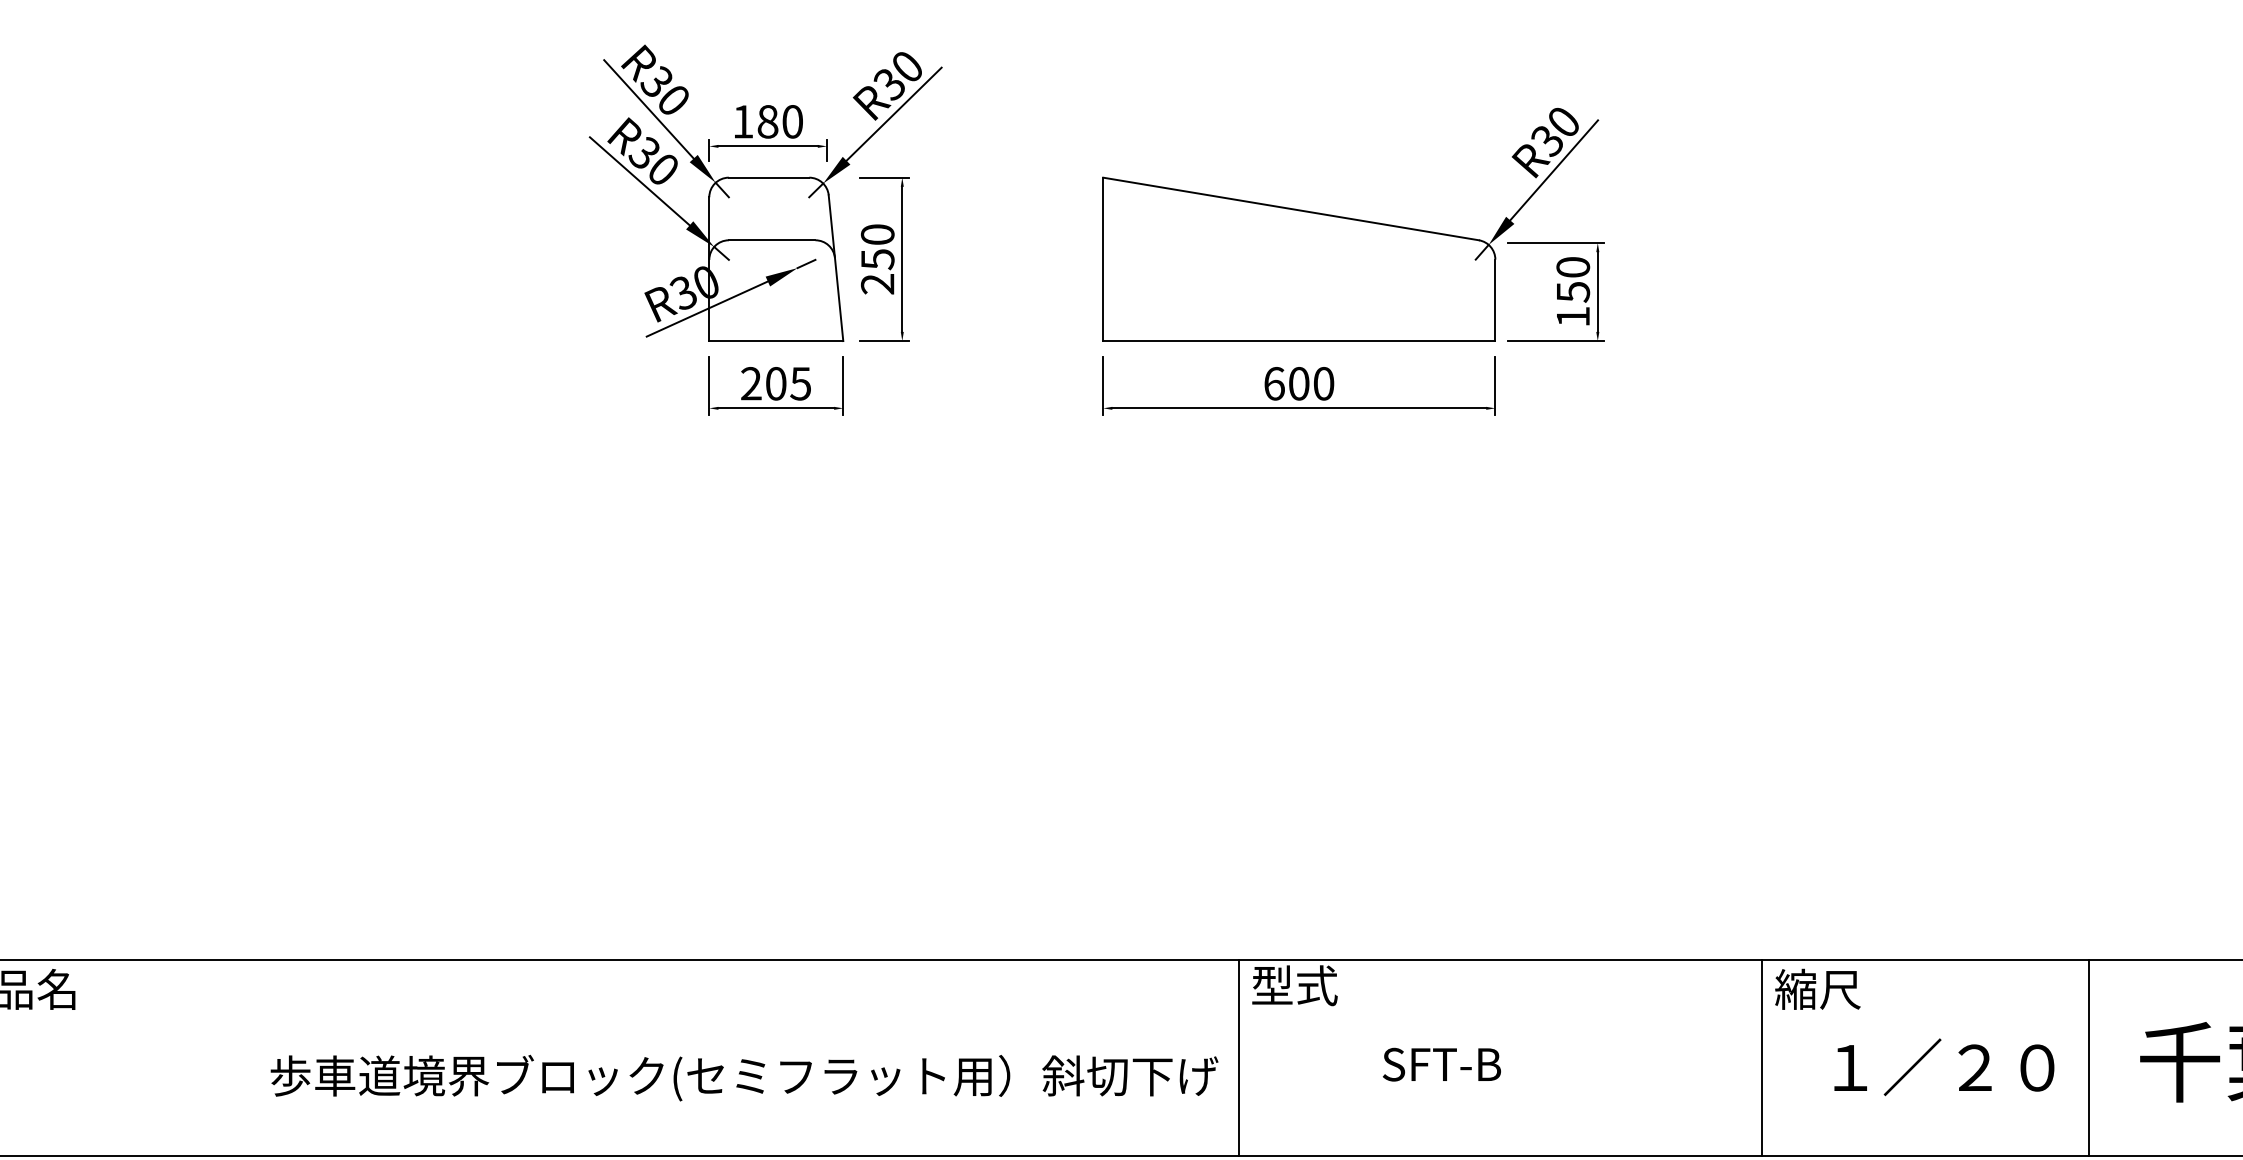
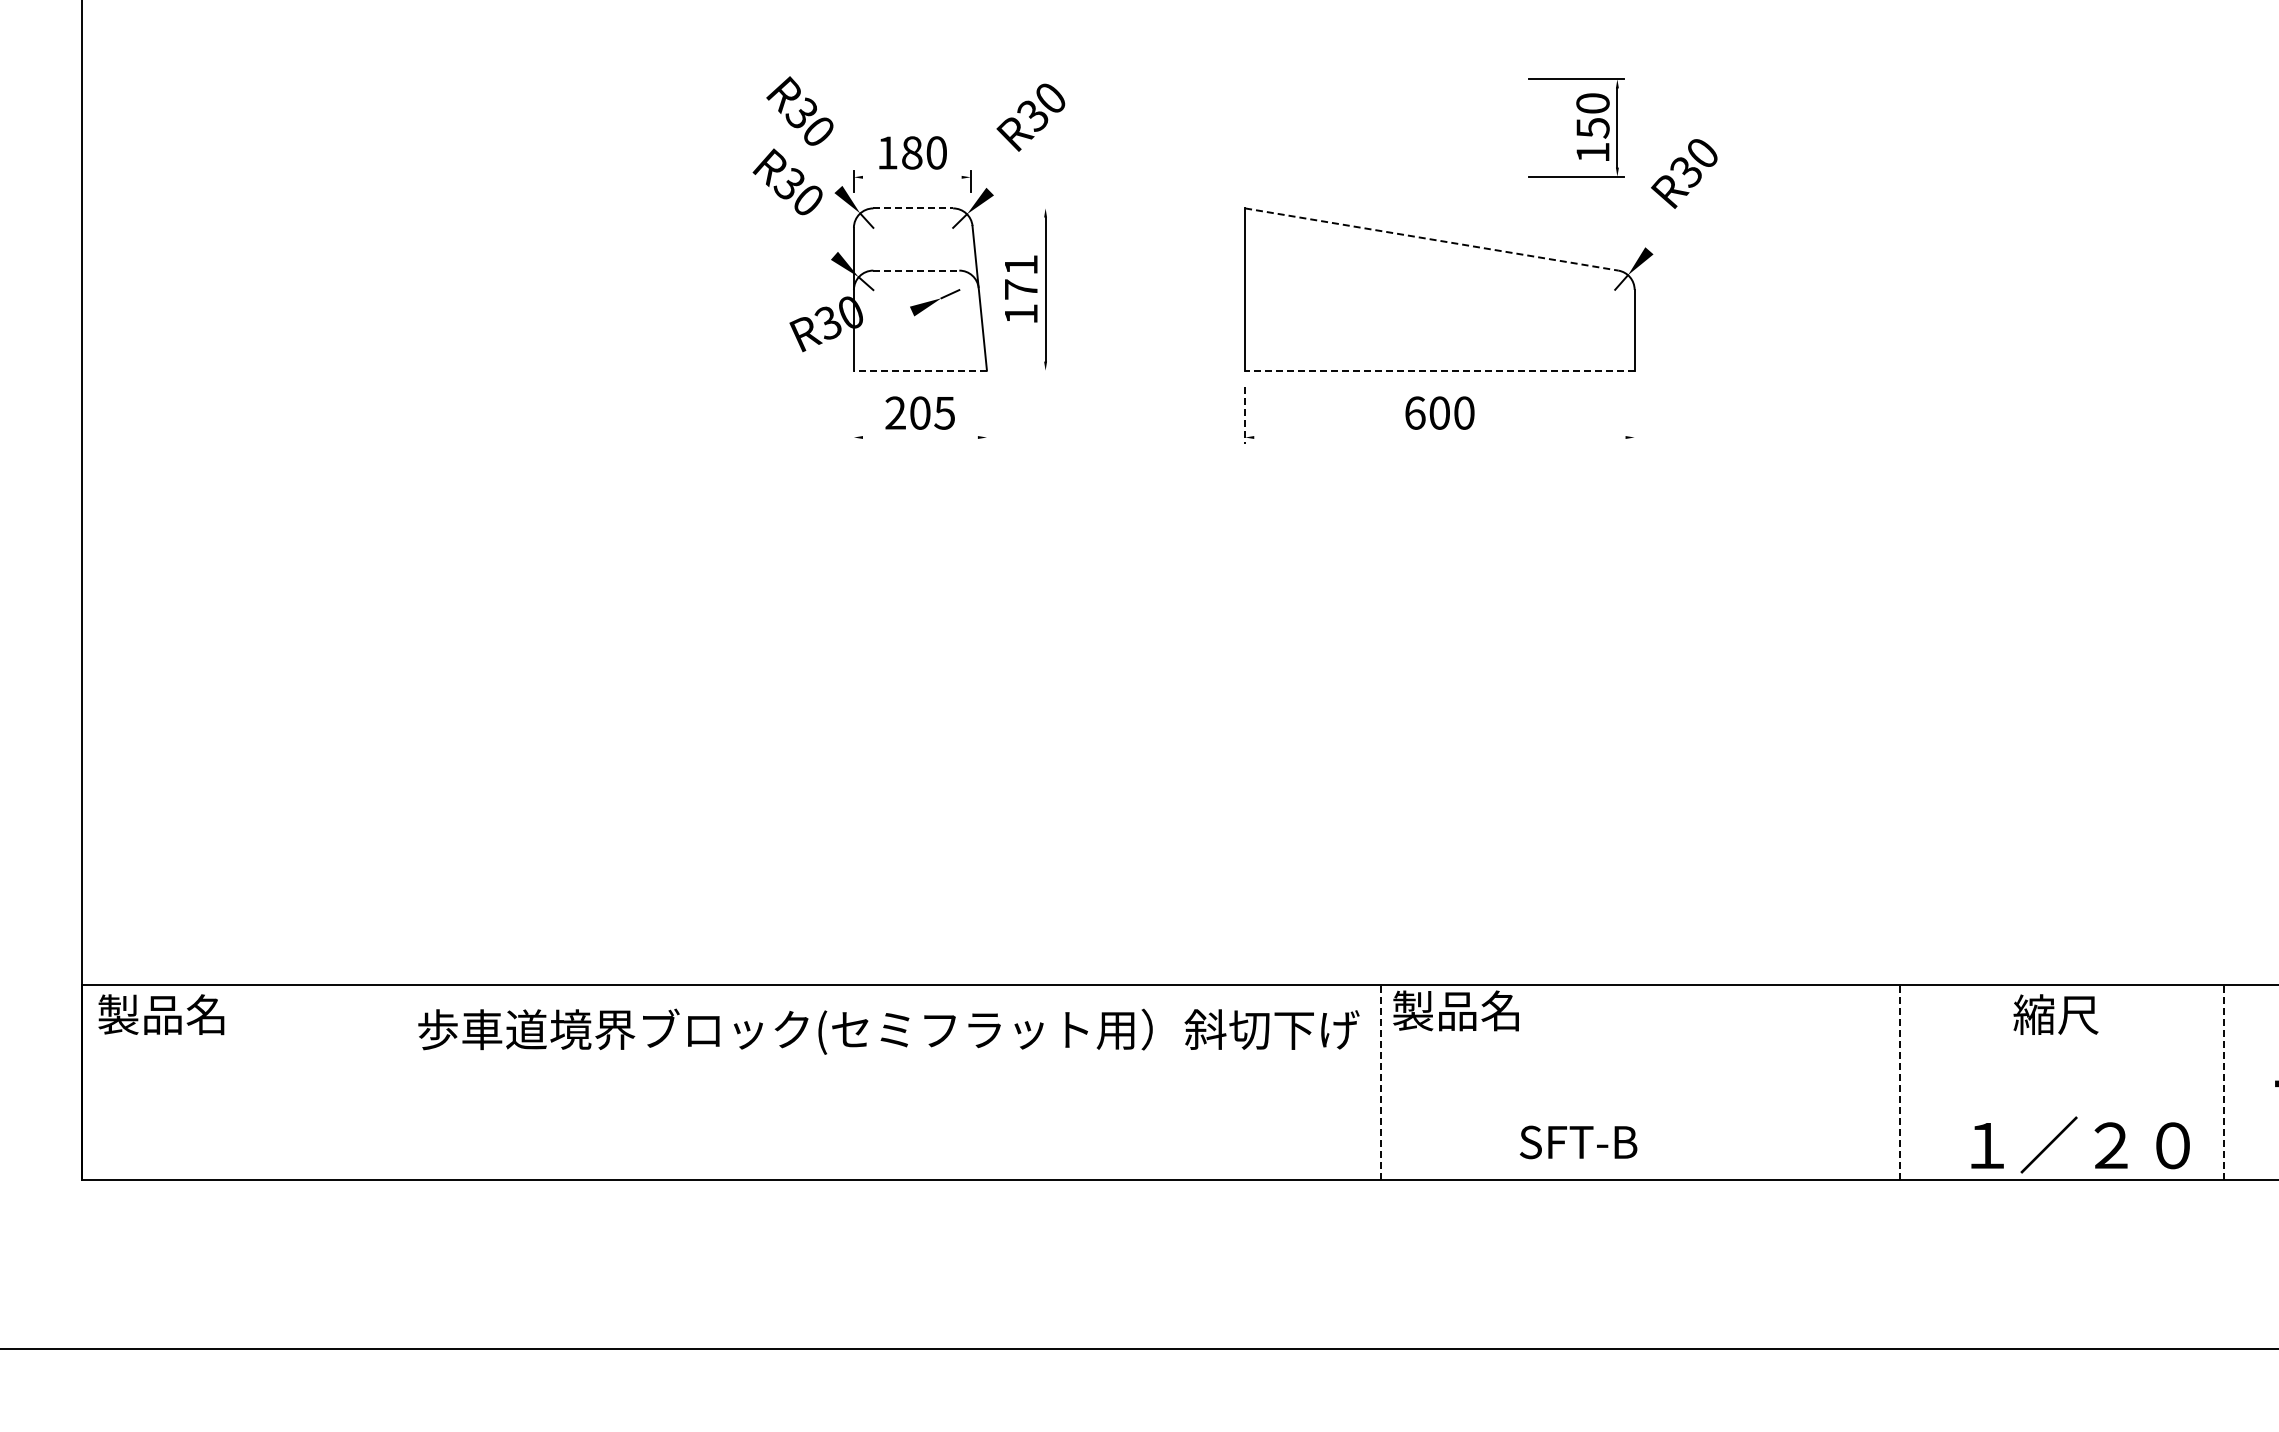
line: (648, 109) -> (793, 140), removed
line: (894, 114) -> (1037, 145), removed
line: (767, 146) -> (911, 177), removed
line: (1553, 169) -> (1692, 200), removed
line: (769, 177) -> (913, 208), solid -> dashed
line: (884, 177) -> (1027, 208), removed
line: (639, 180) -> (784, 211), removed
line: (1291, 208) -> (1432, 239), solid -> dashed
line: (772, 240) -> (916, 270), solid -> dashed
text: (877, 259) -> (1020, 289), 250 -> 171
part: (1556, 291) -> (1576, 127), moved
line: (706, 308) -> (851, 338), removed
line: (776, 340) -> (920, 370), solid -> dashed
line: (884, 340) -> (1027, 370), removed
line: (1298, 340) -> (1439, 370), solid -> dashed
line: (708, 386) -> (853, 415), removed
line: (842, 386) -> (986, 415), removed
line: (1103, 386) -> (1245, 415), solid -> dashed
line: (1495, 386) -> (1634, 415), removed
line: (775, 408) -> (919, 437), removed
line: (1298, 408) -> (1439, 437), removed
text: (1314, 985) -> (1455, 1010), 型式 -> 製品名
text: (1817, 989) -> (2055, 1014), moved
line: (1239, 1057) -> (1380, 1082), solid -> dashed
line: (1762, 1057) -> (1899, 1082), solid -> dashed
line: (2089, 1057) -> (2224, 1082), solid -> dashed
text: (1441, 1064) -> (1578, 1142), moved
text: (1944, 1066) -> (2080, 1144), moved
text: (744, 1077) -> (888, 1031), moved

